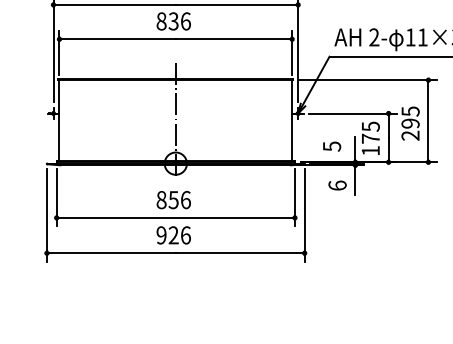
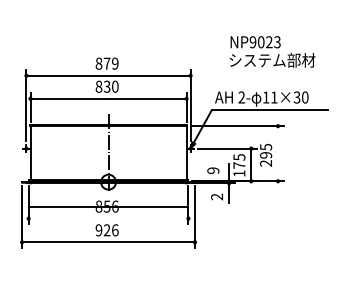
text: (186, 21) -> (115, 86), 836 -> 830
line: (429, 120) -> (278, 153), removed
text: (332, 146) -> (213, 170), 5 -> 9
text: (338, 184) -> (217, 196), 6 -> 2
line: (175, 217) -> (108, 206), moved

